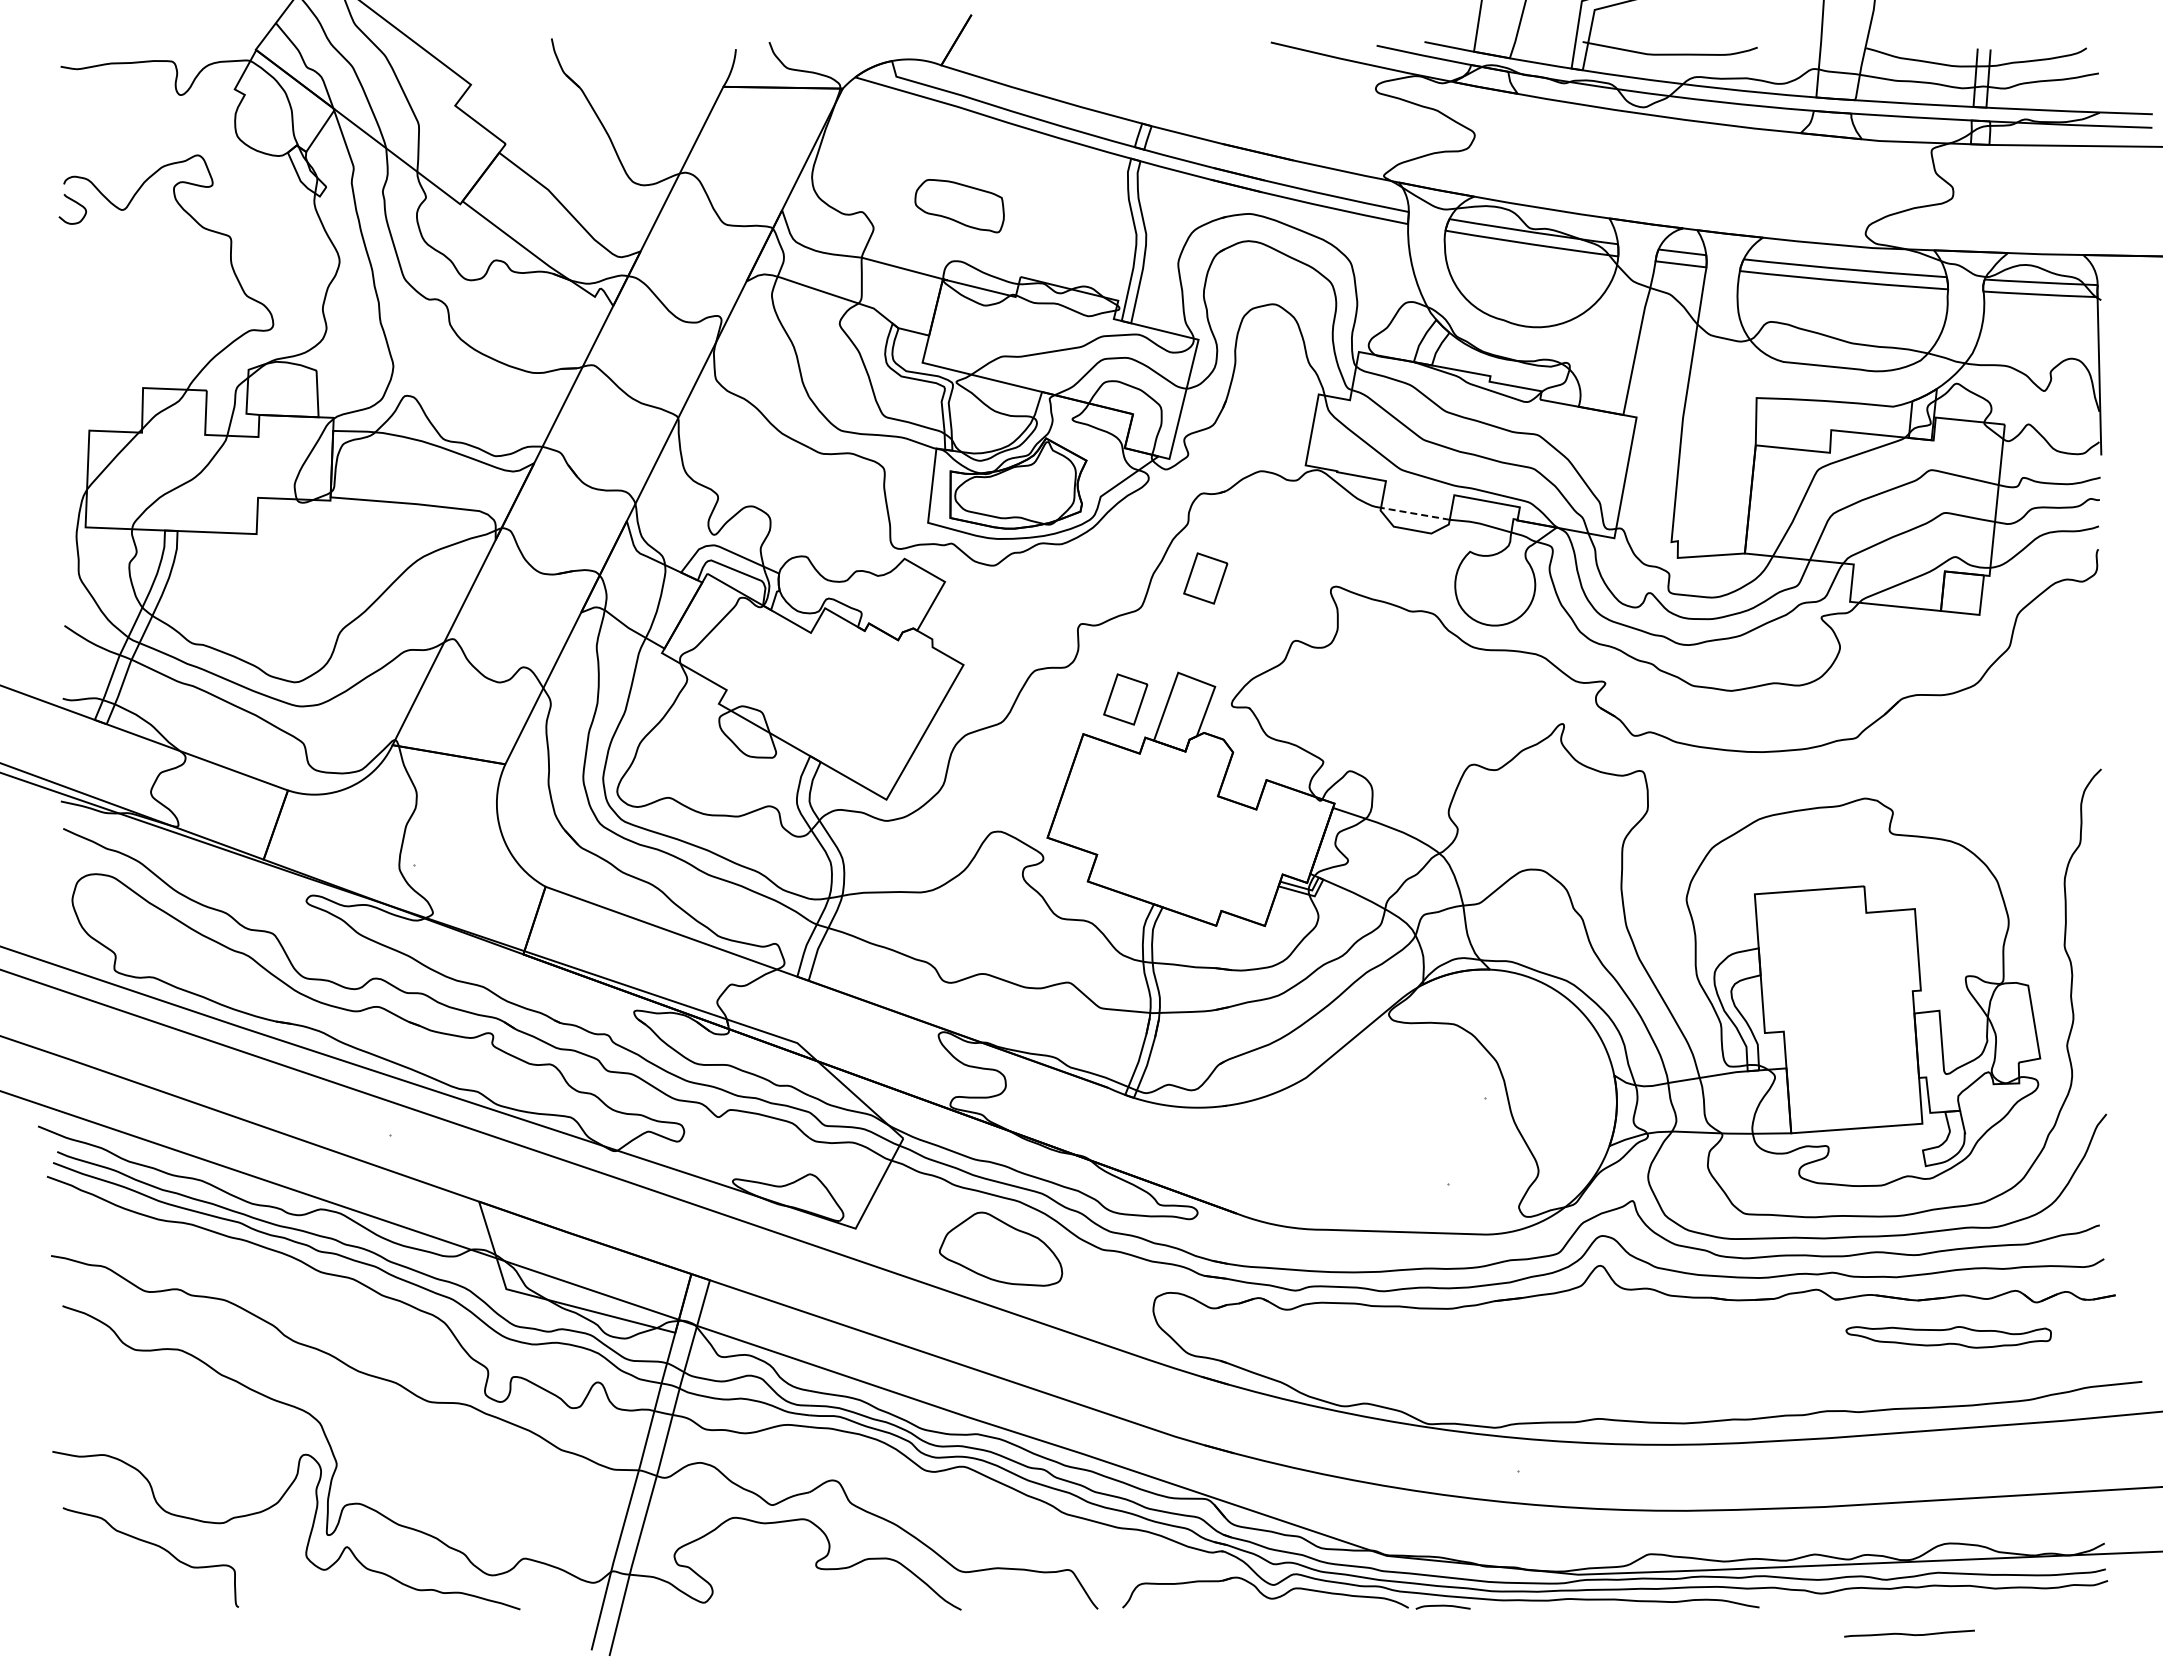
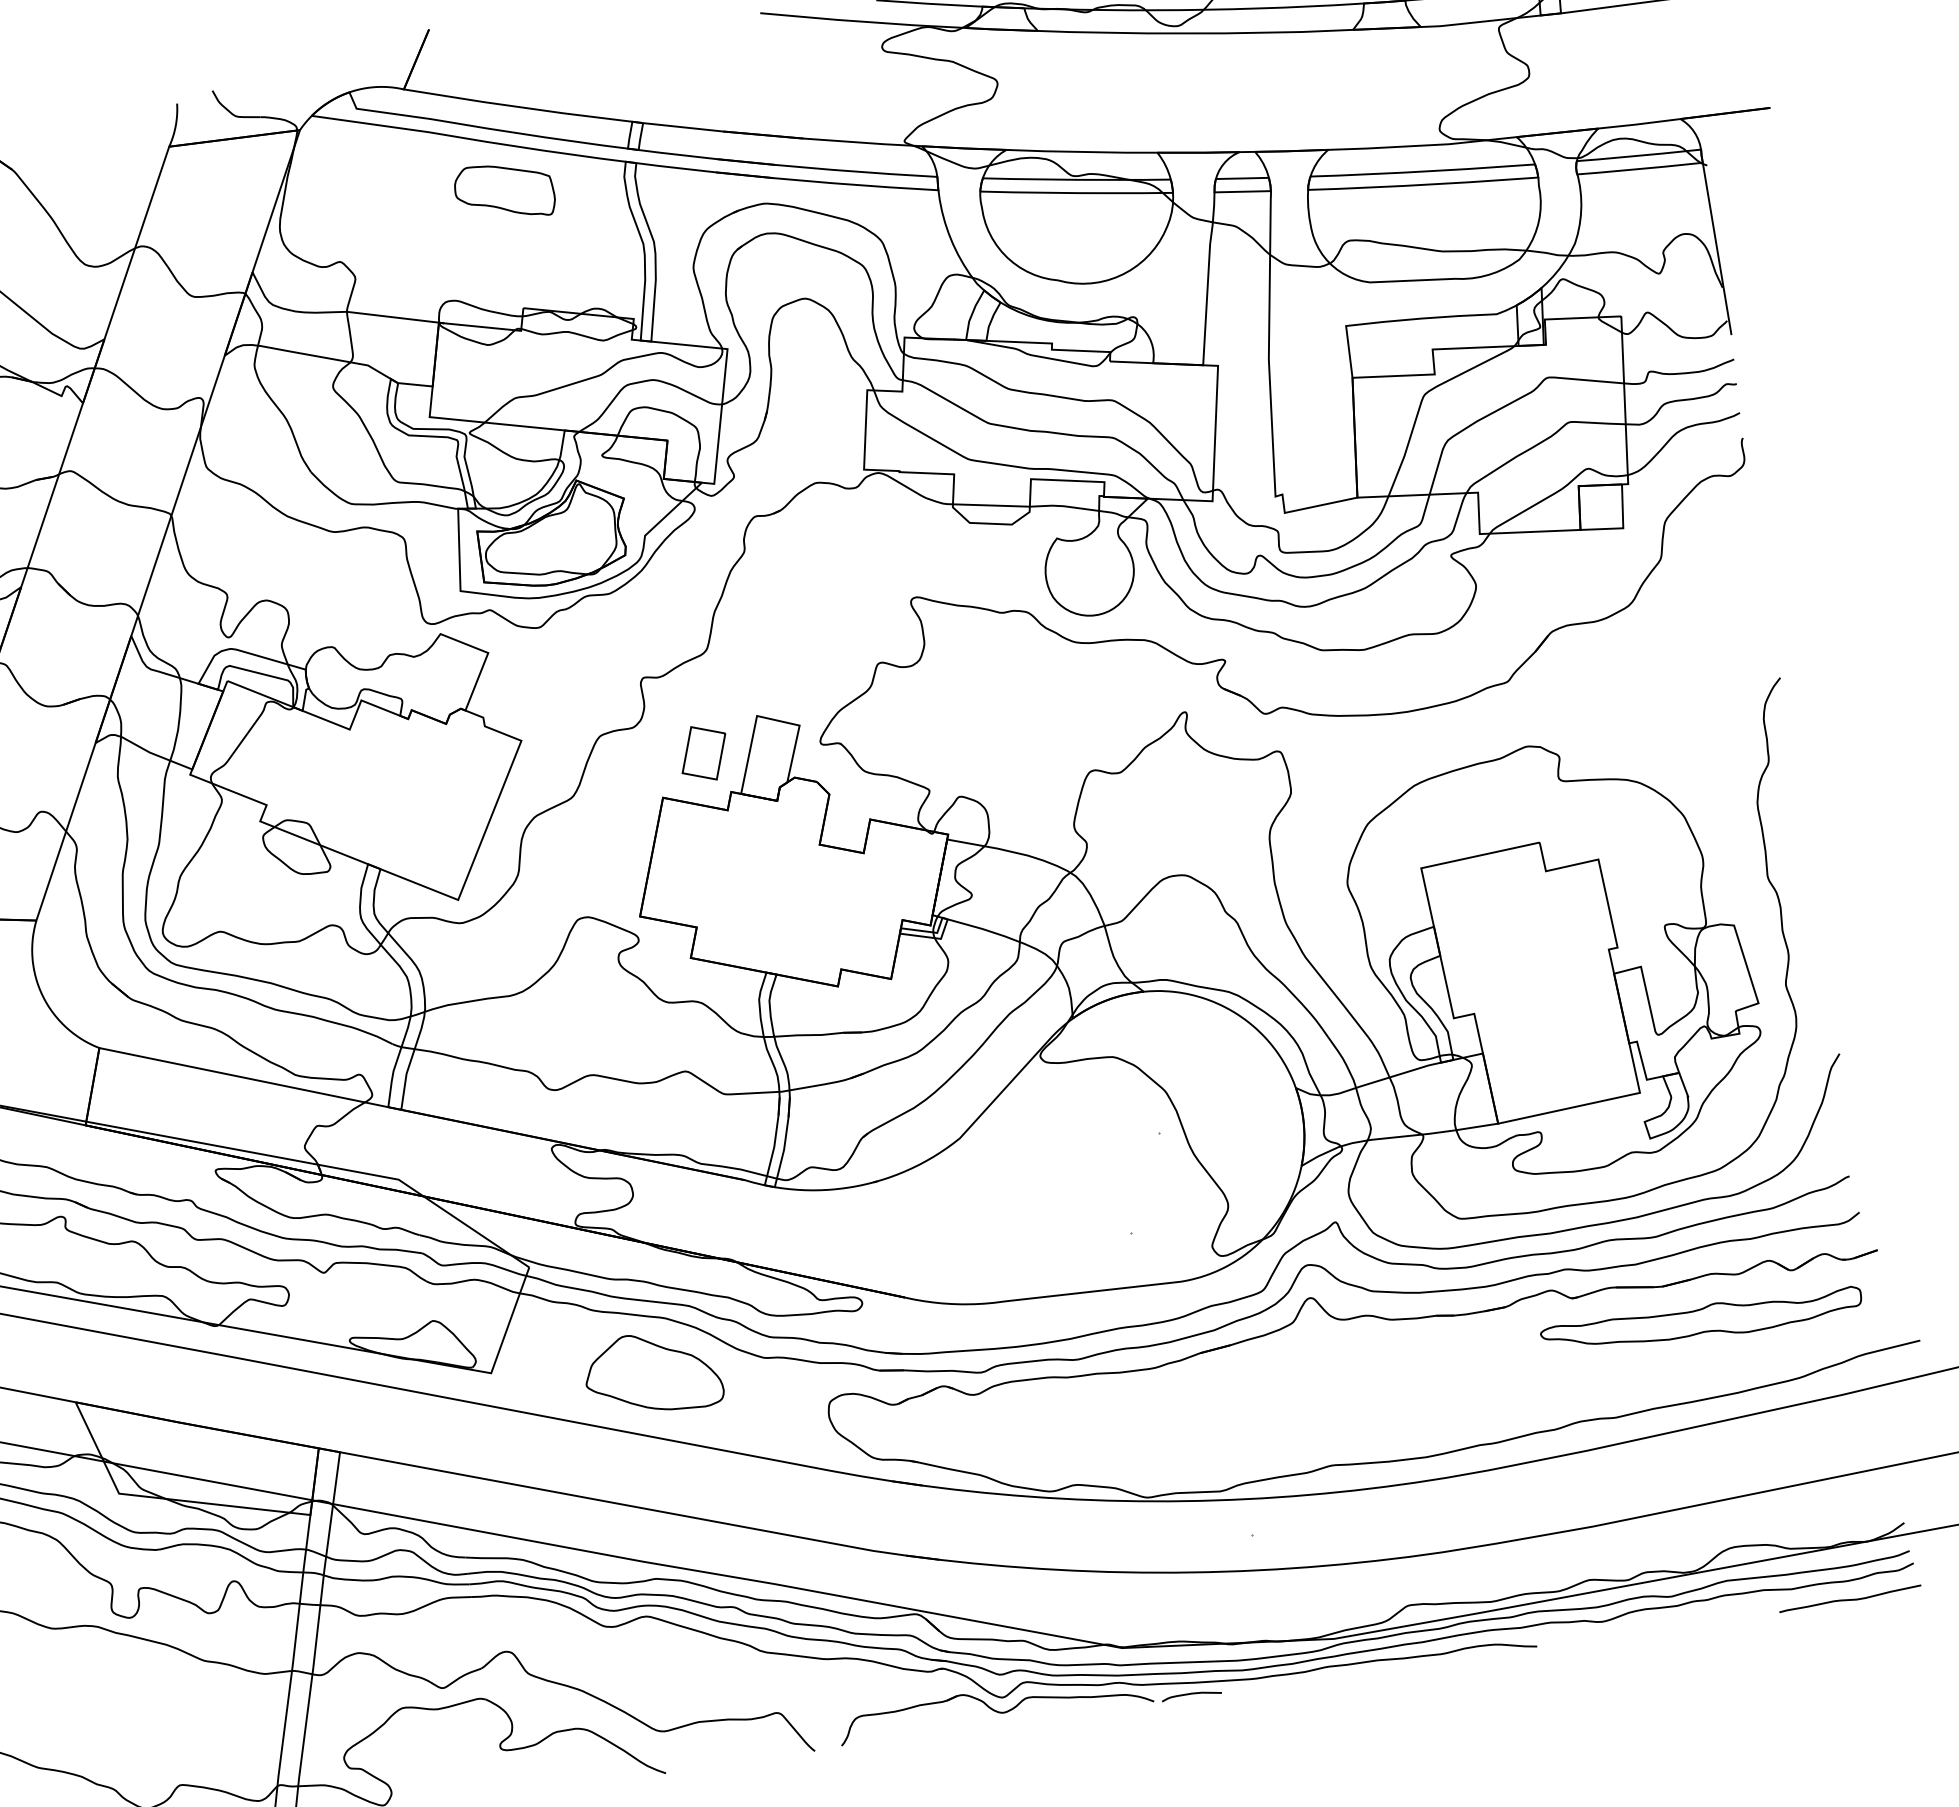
part: (959, 206) -> (504, 192), moved
line: (1415, 513) -> (991, 505), dashed -> solid
part: (1205, 578) -> (772, 608), removed
part: (1948, 1337) -> (1701, 1322), size x1.43
curve: (1909, 1633) -> (1850, 1598), moved

